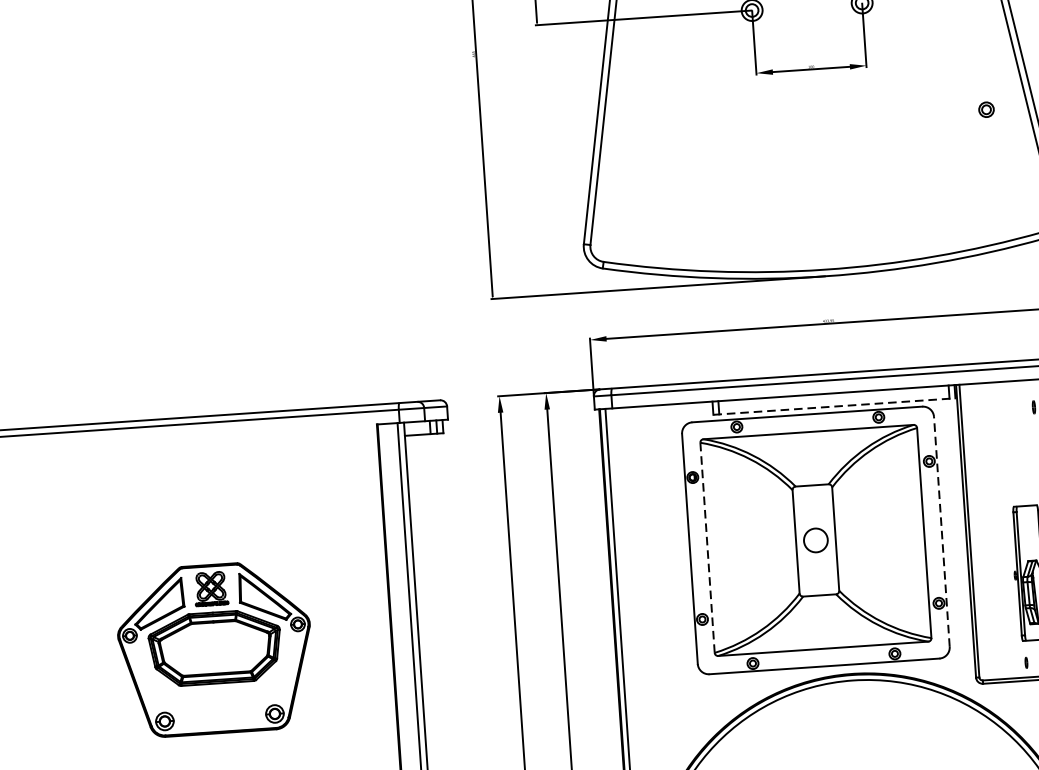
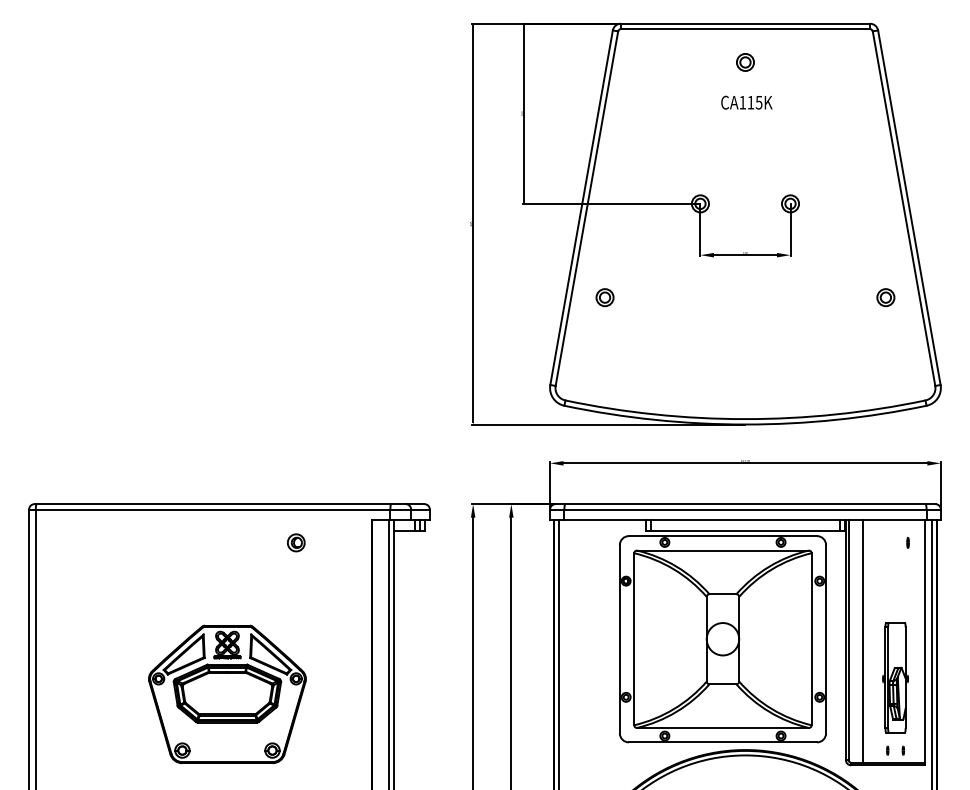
part: (985, 109) -> (885, 297), size x1.43
part: (642, 132) -> (604, 297), added
line: (834, 406) -> (745, 531), dashed -> solid
part: (286, 457) -> (296, 542), added
line: (942, 530) -> (826, 638), dashed -> solid
line: (987, 531) -> (863, 641), added
circle: (815, 540) -> (722, 639), size x1.67
line: (707, 548) -> (634, 639), dashed -> solid

